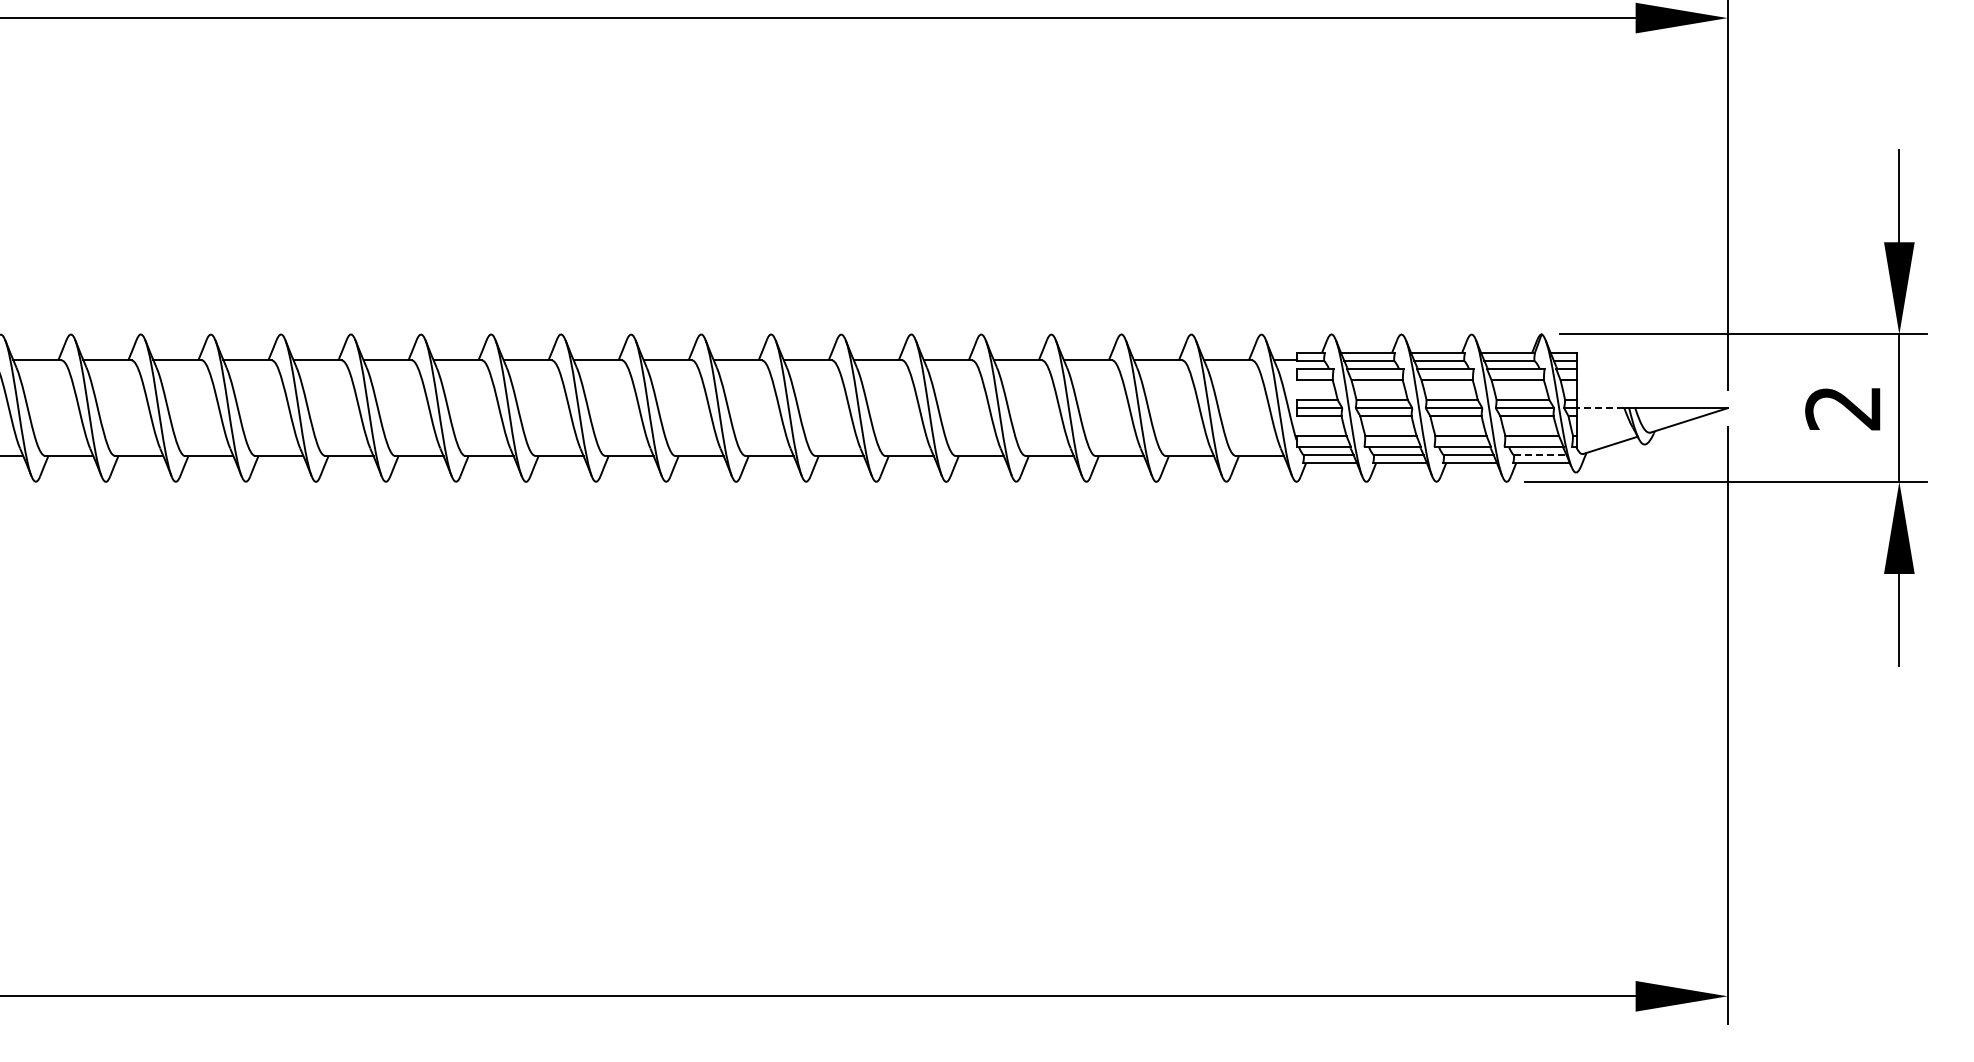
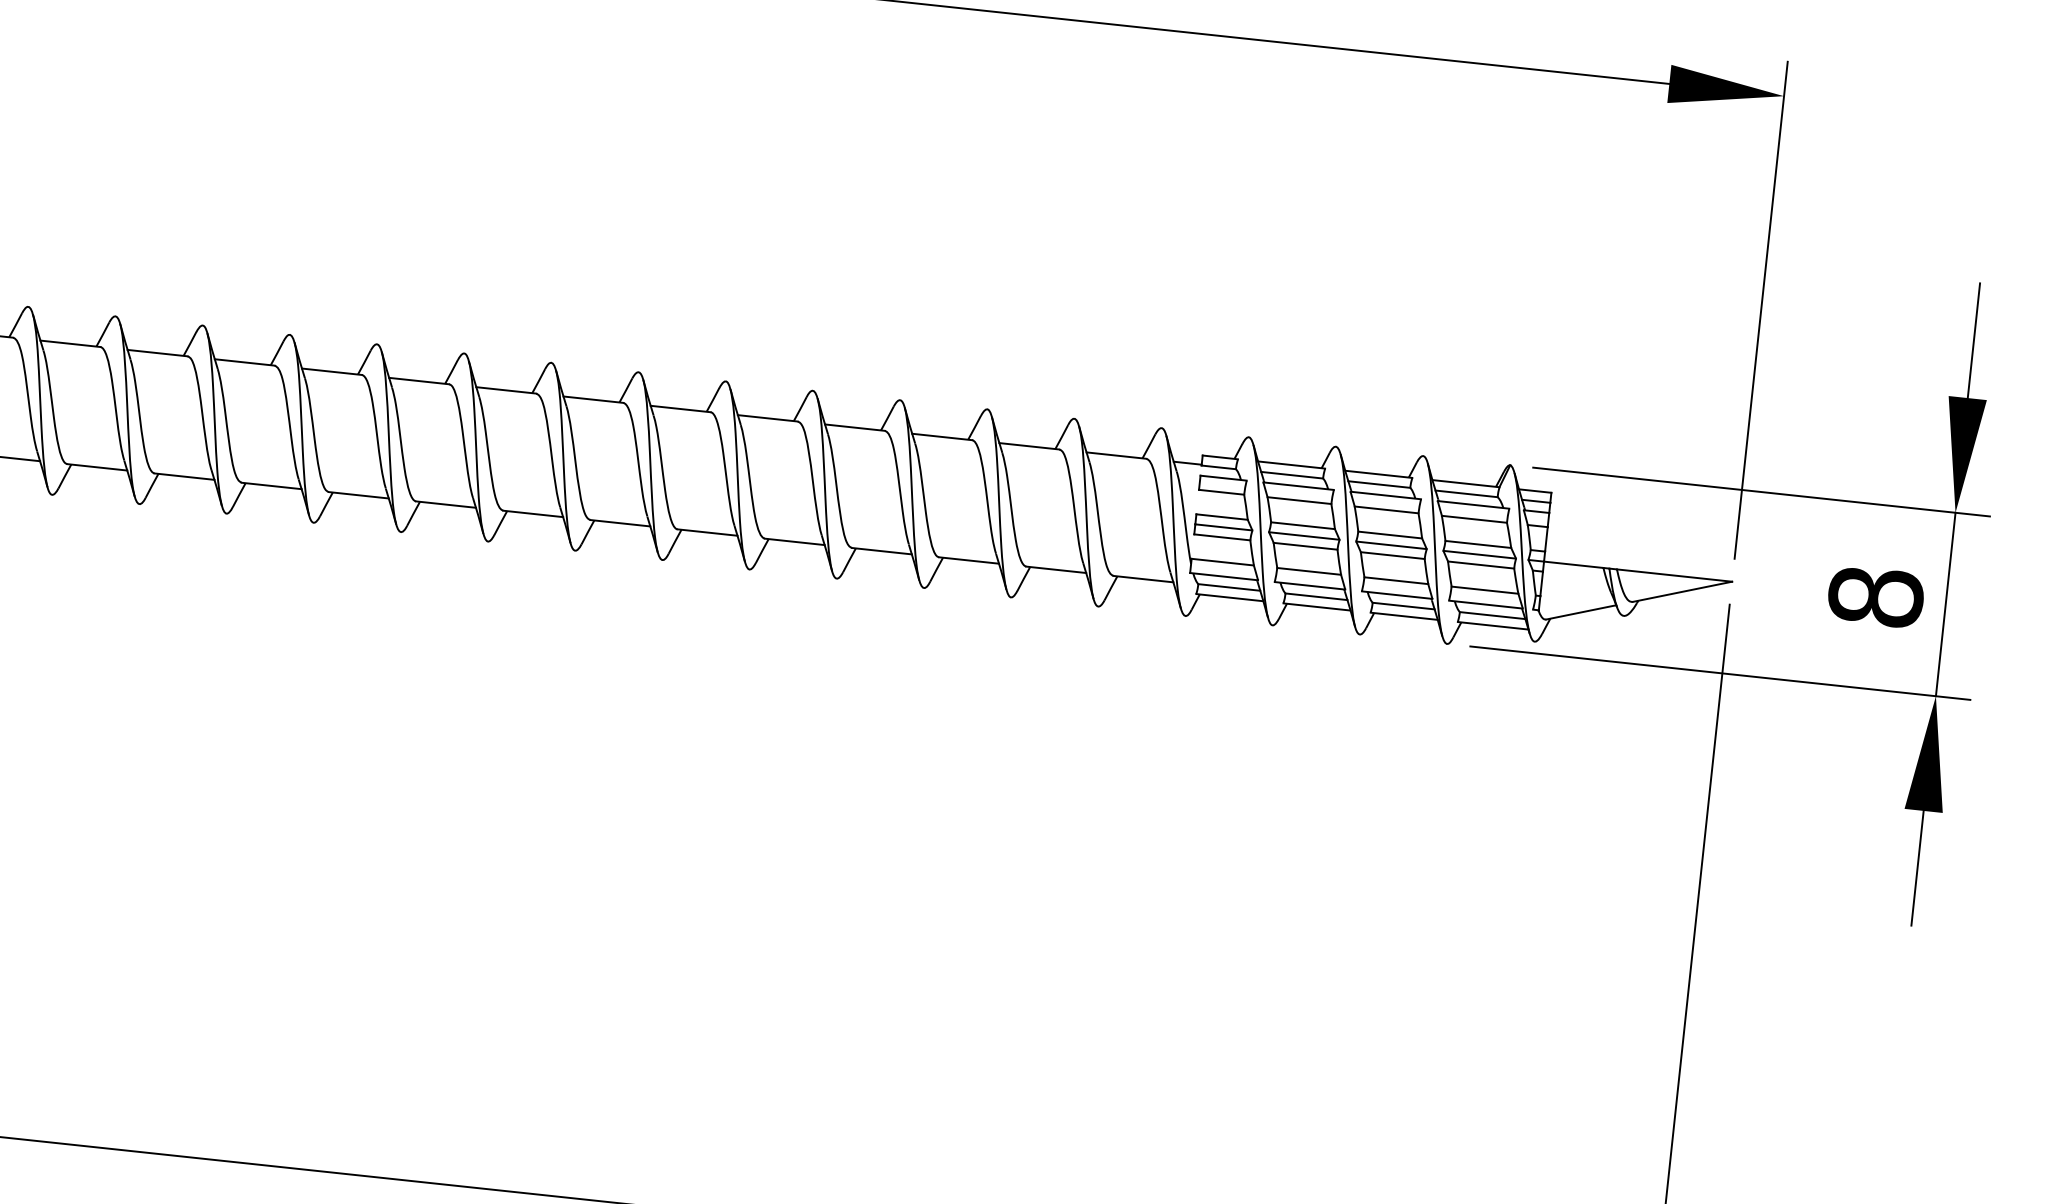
text: (1843, 407) -> (1876, 596), 2 -> 8
line: (1600, 408) -> (1573, 565), dashed -> solid
line: (1540, 455) -> (1492, 615), dashed -> solid

